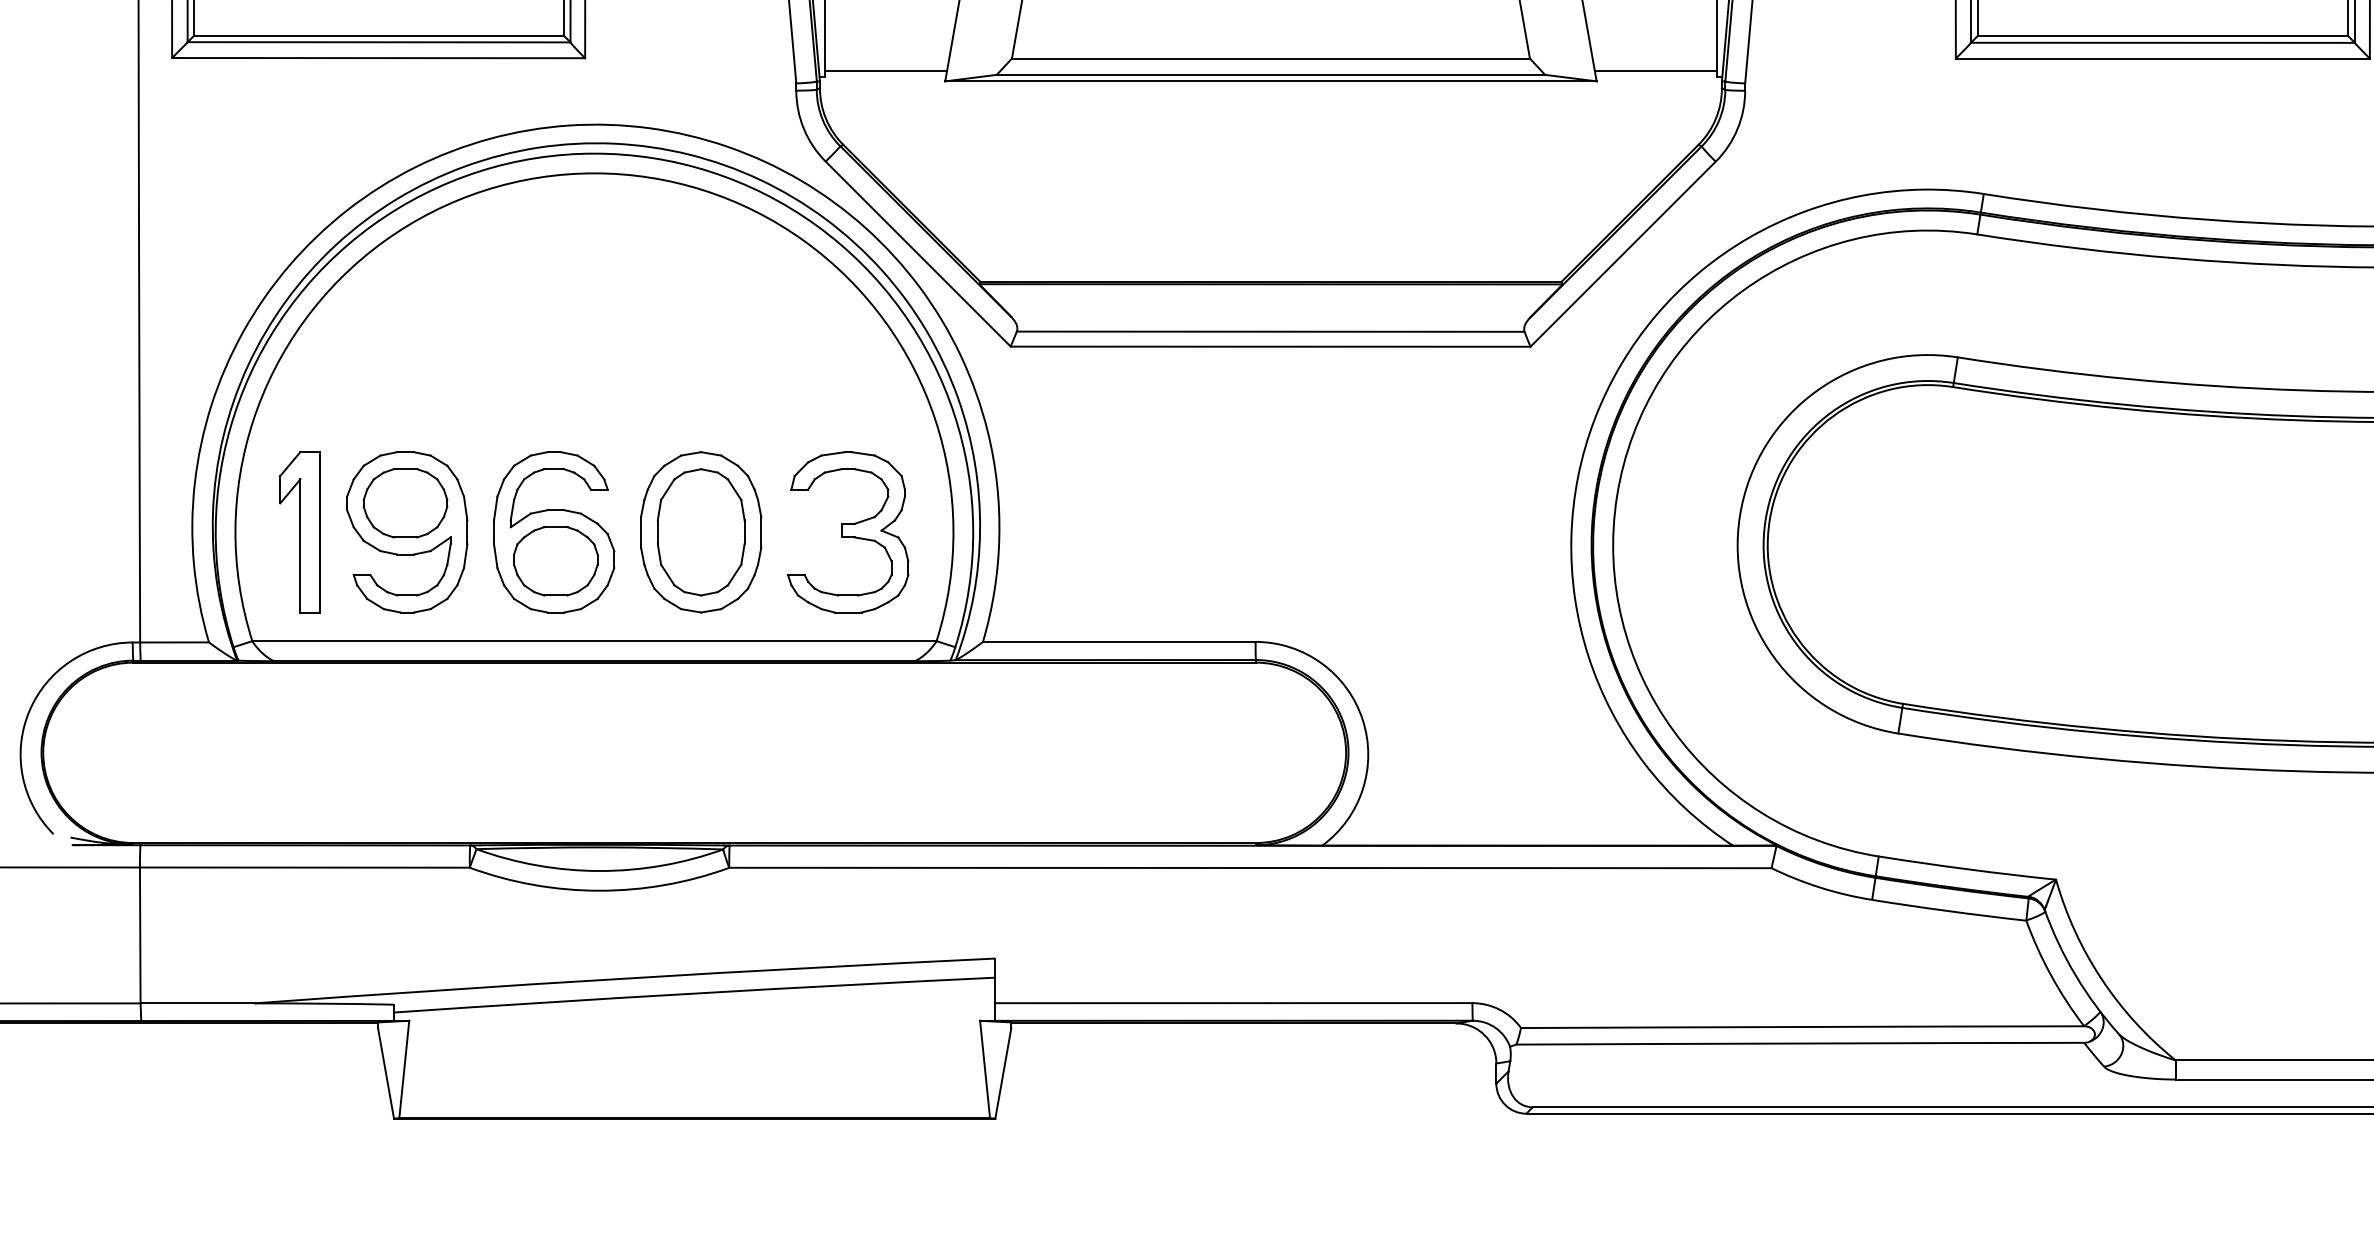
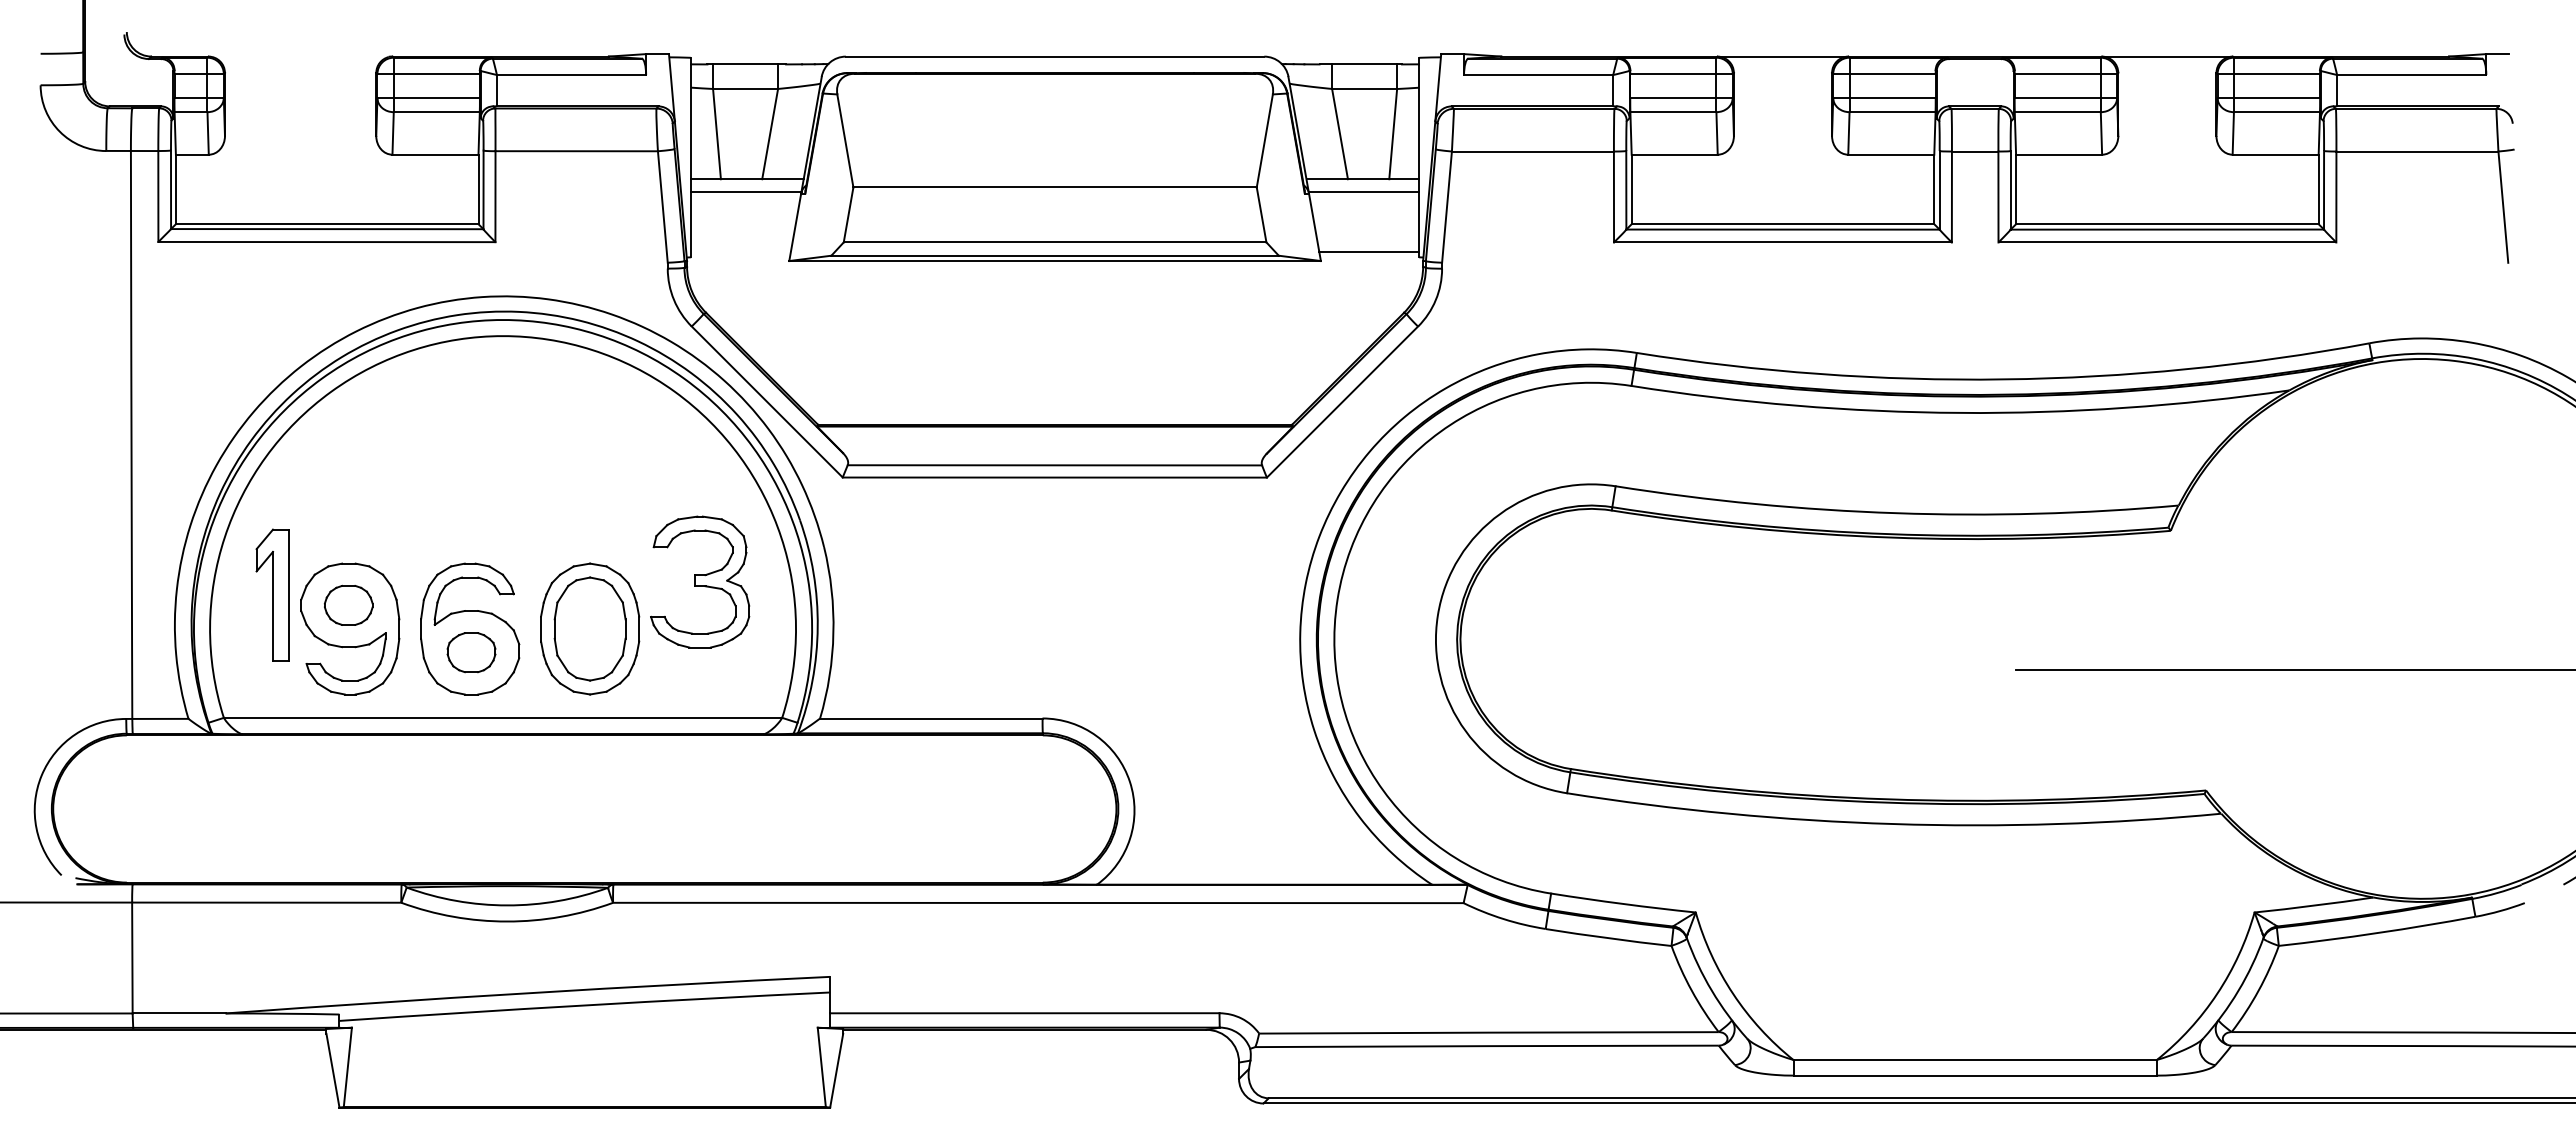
line: (885, 70) -> (740, 252), removed
part: (405, 503) -> (348, 605), size x0.7
part: (299, 531) -> (272, 594), moved
part: (848, 531) -> (700, 581), moved
part: (555, 561) -> (471, 652), size x0.7

